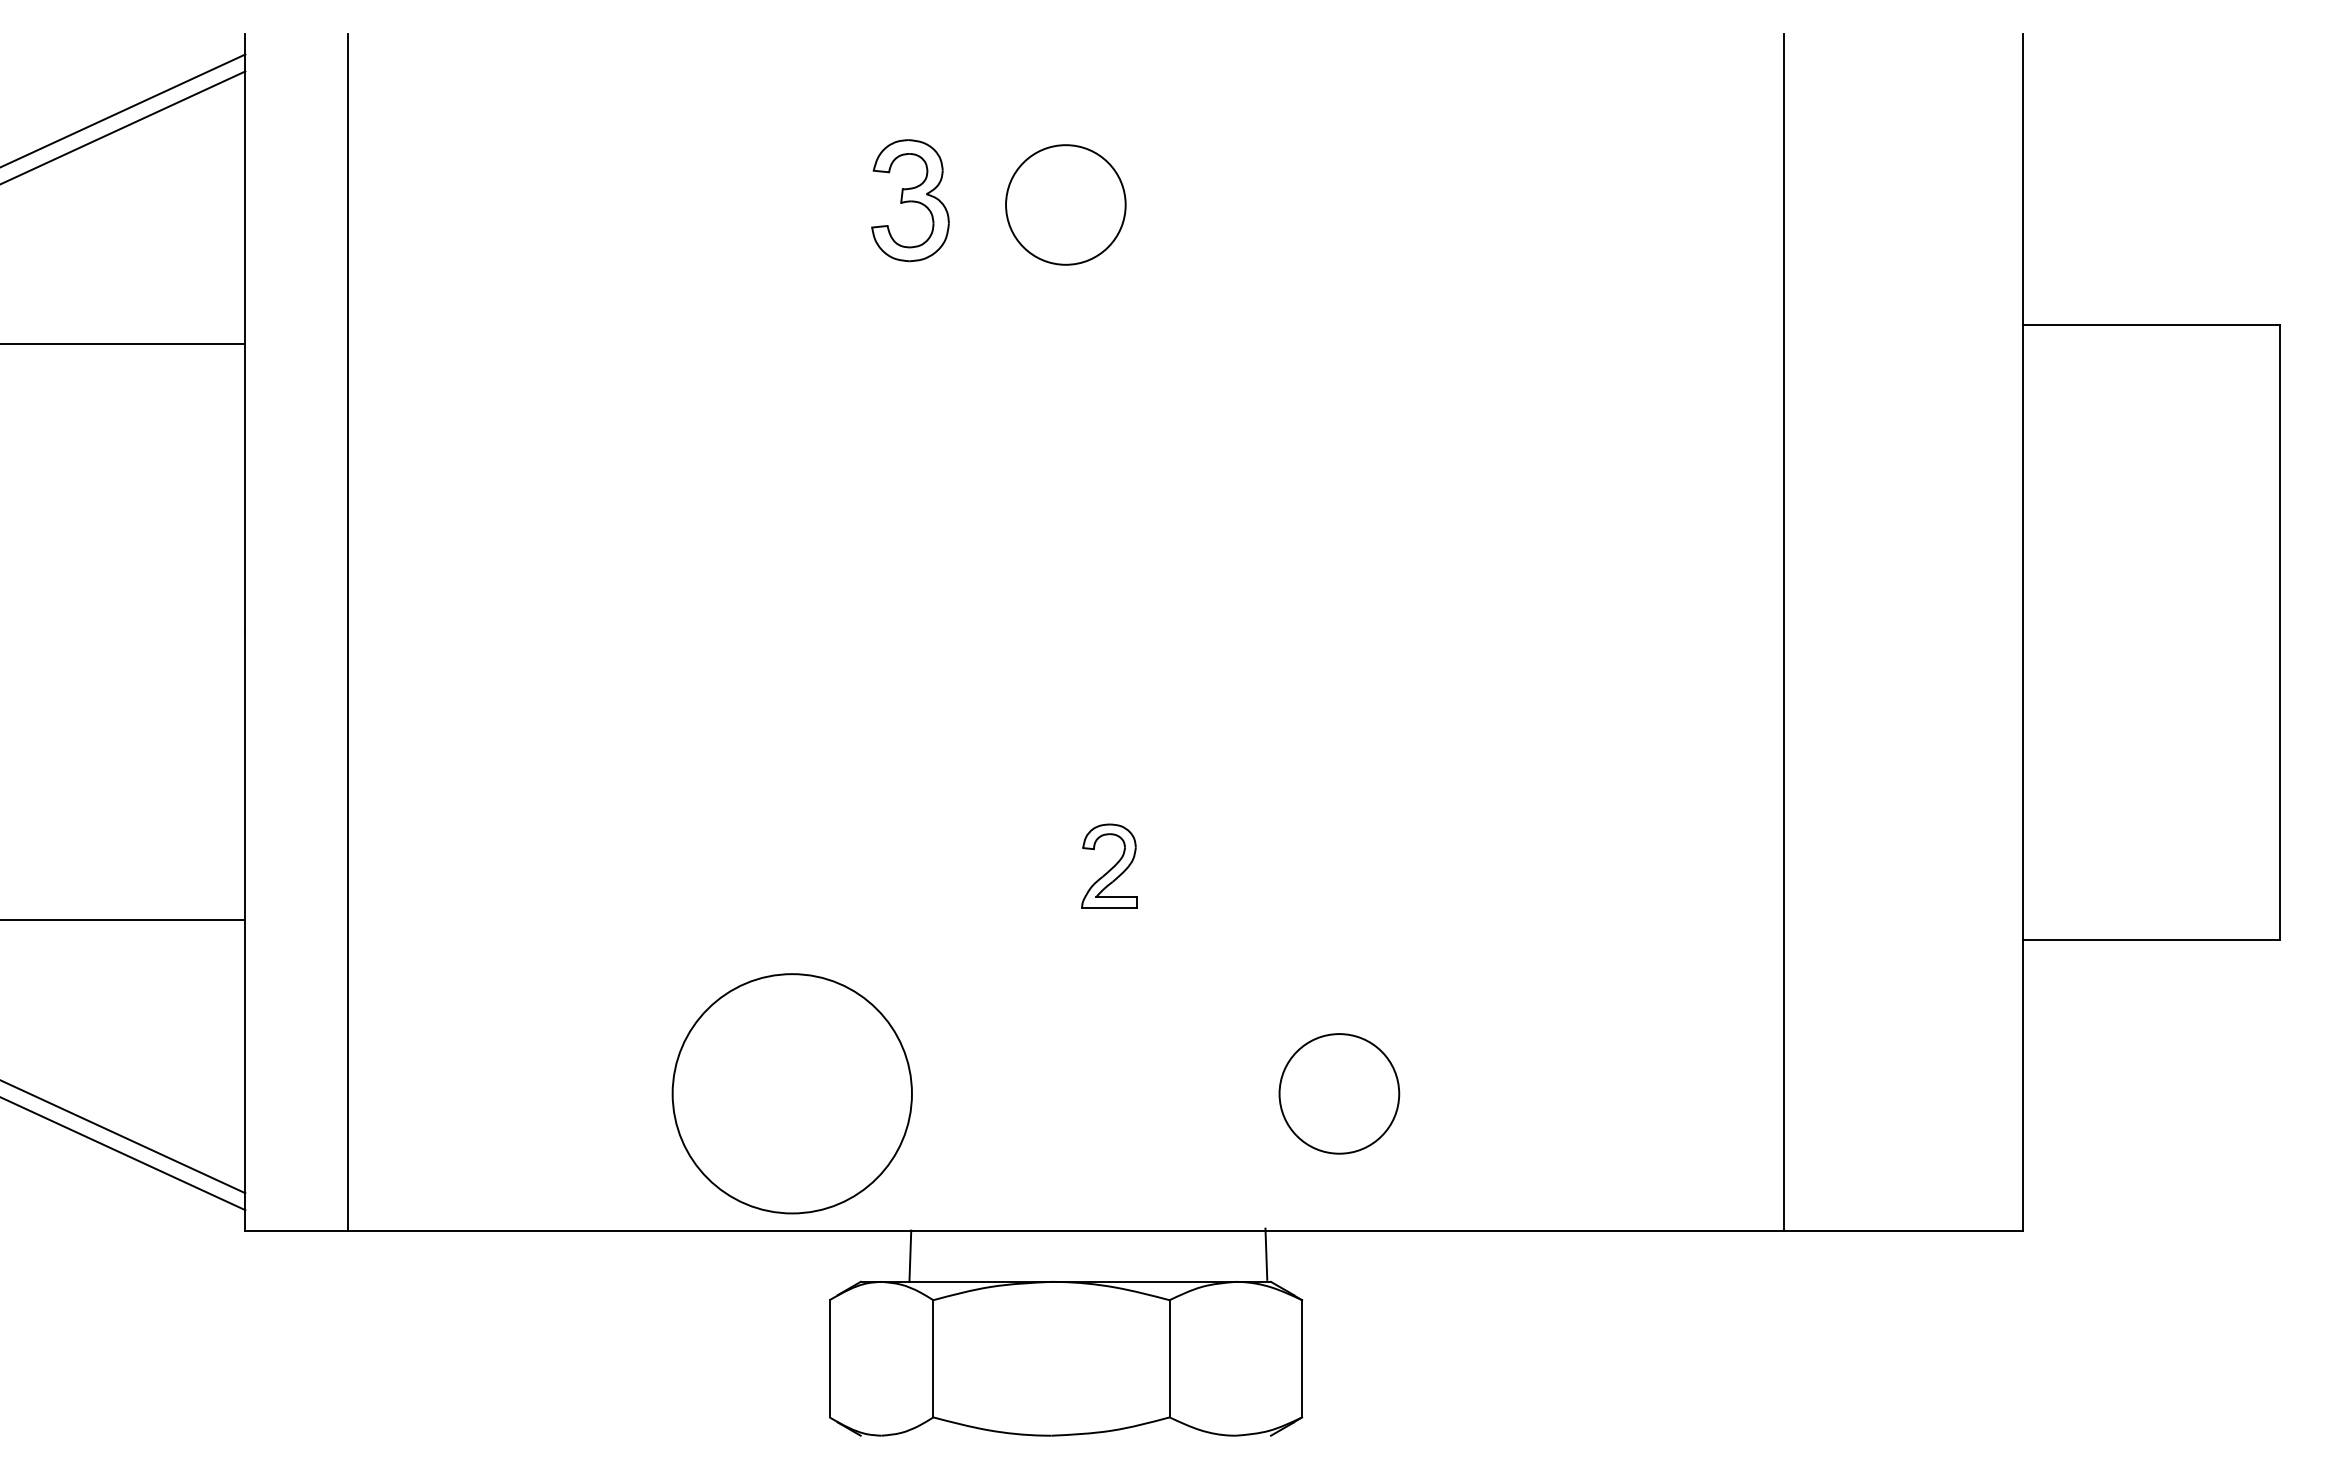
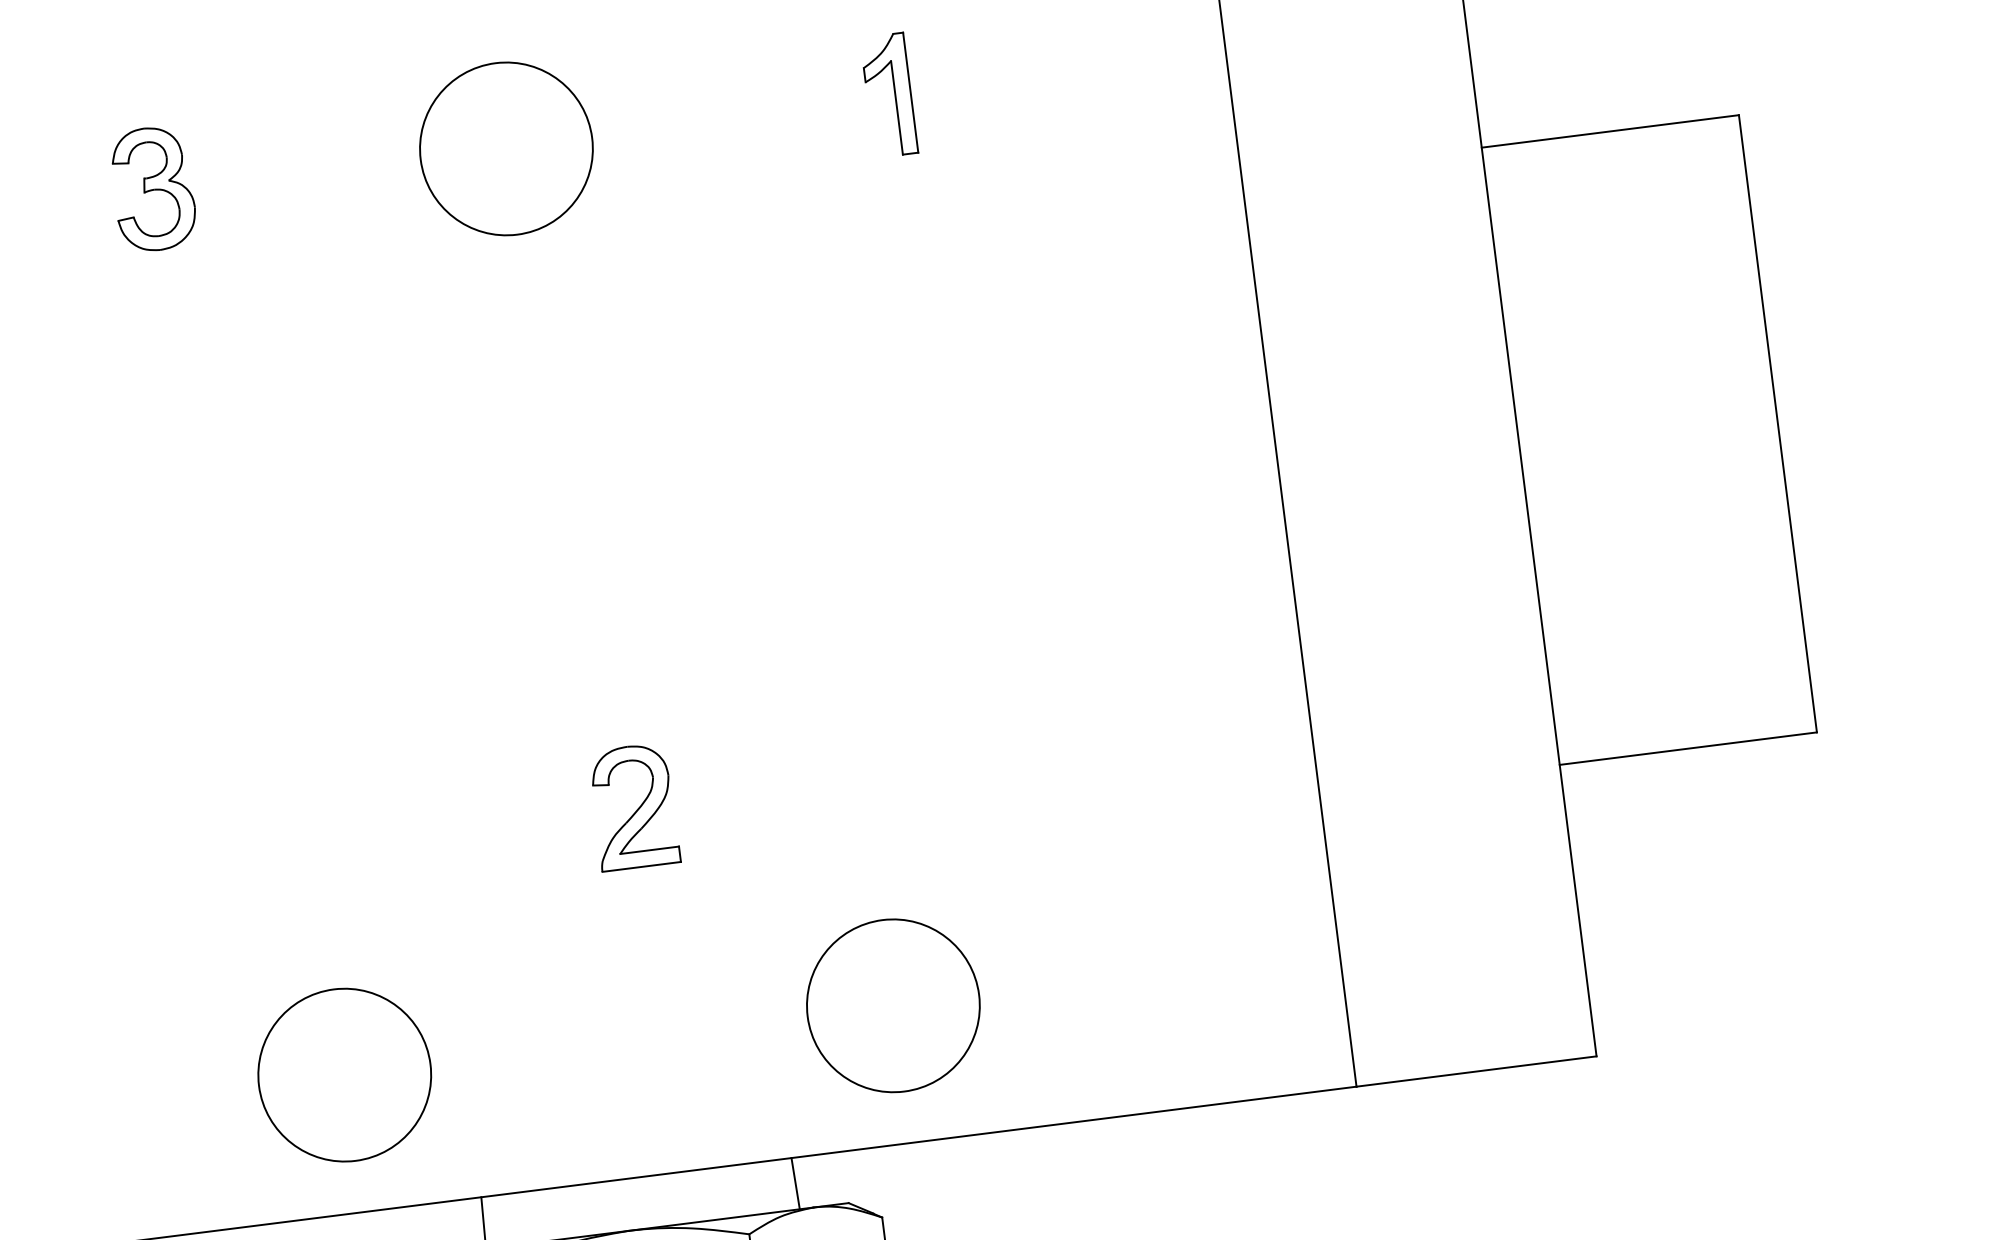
part: (1448, 199) -> (889, 94), added
part: (910, 200) -> (153, 188), moved
circle: (1065, 204) -> (506, 148), size x1.43
part: (1109, 865) -> (633, 805), size x1.43
circle: (792, 1093) -> (344, 1074), size x0.71
circle: (1339, 1093) -> (893, 1005), size x1.43
line: (1266, 1253) -> (795, 1182), moved

